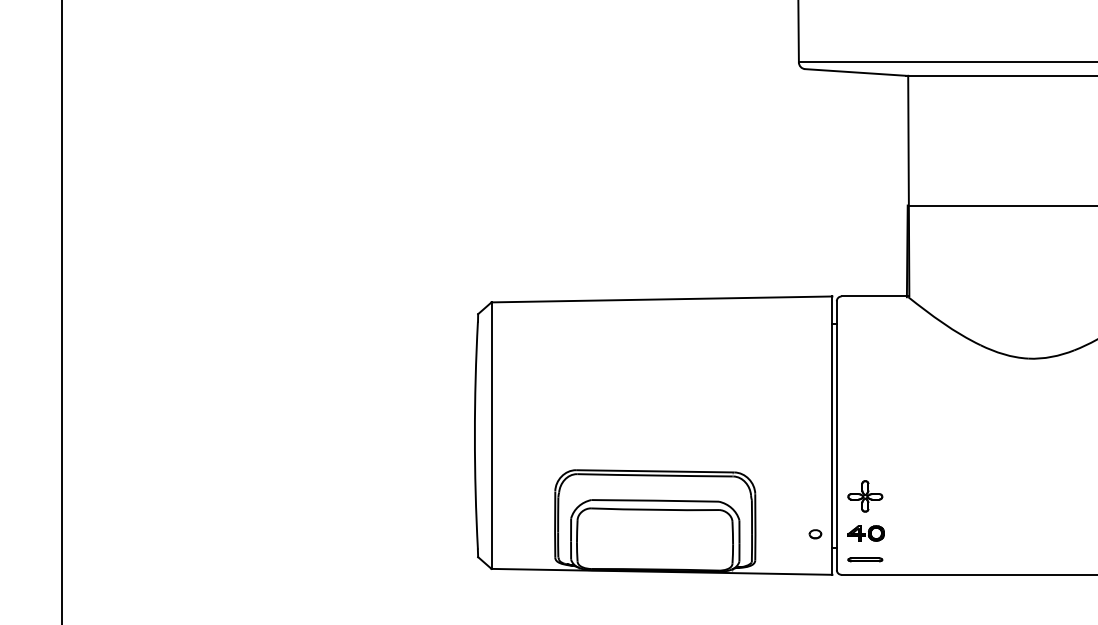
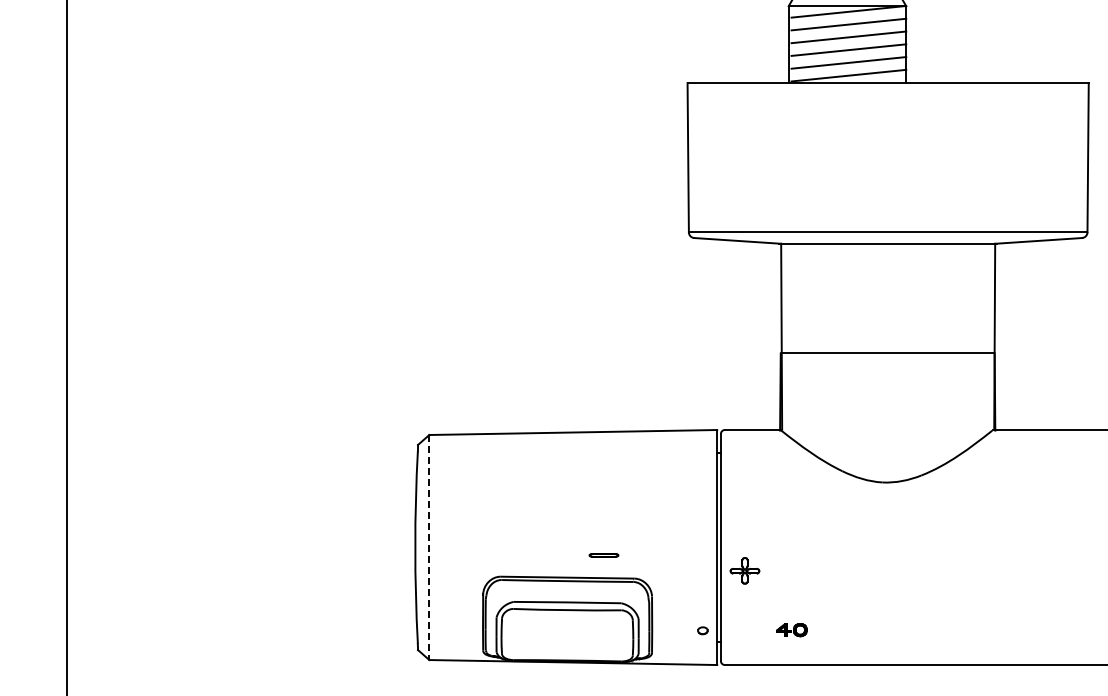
line: (491, 435) -> (429, 547), solid -> dashed
part: (864, 496) -> (744, 570), moved
part: (865, 533) -> (791, 630), moved
line: (864, 558) -> (603, 554), moved

